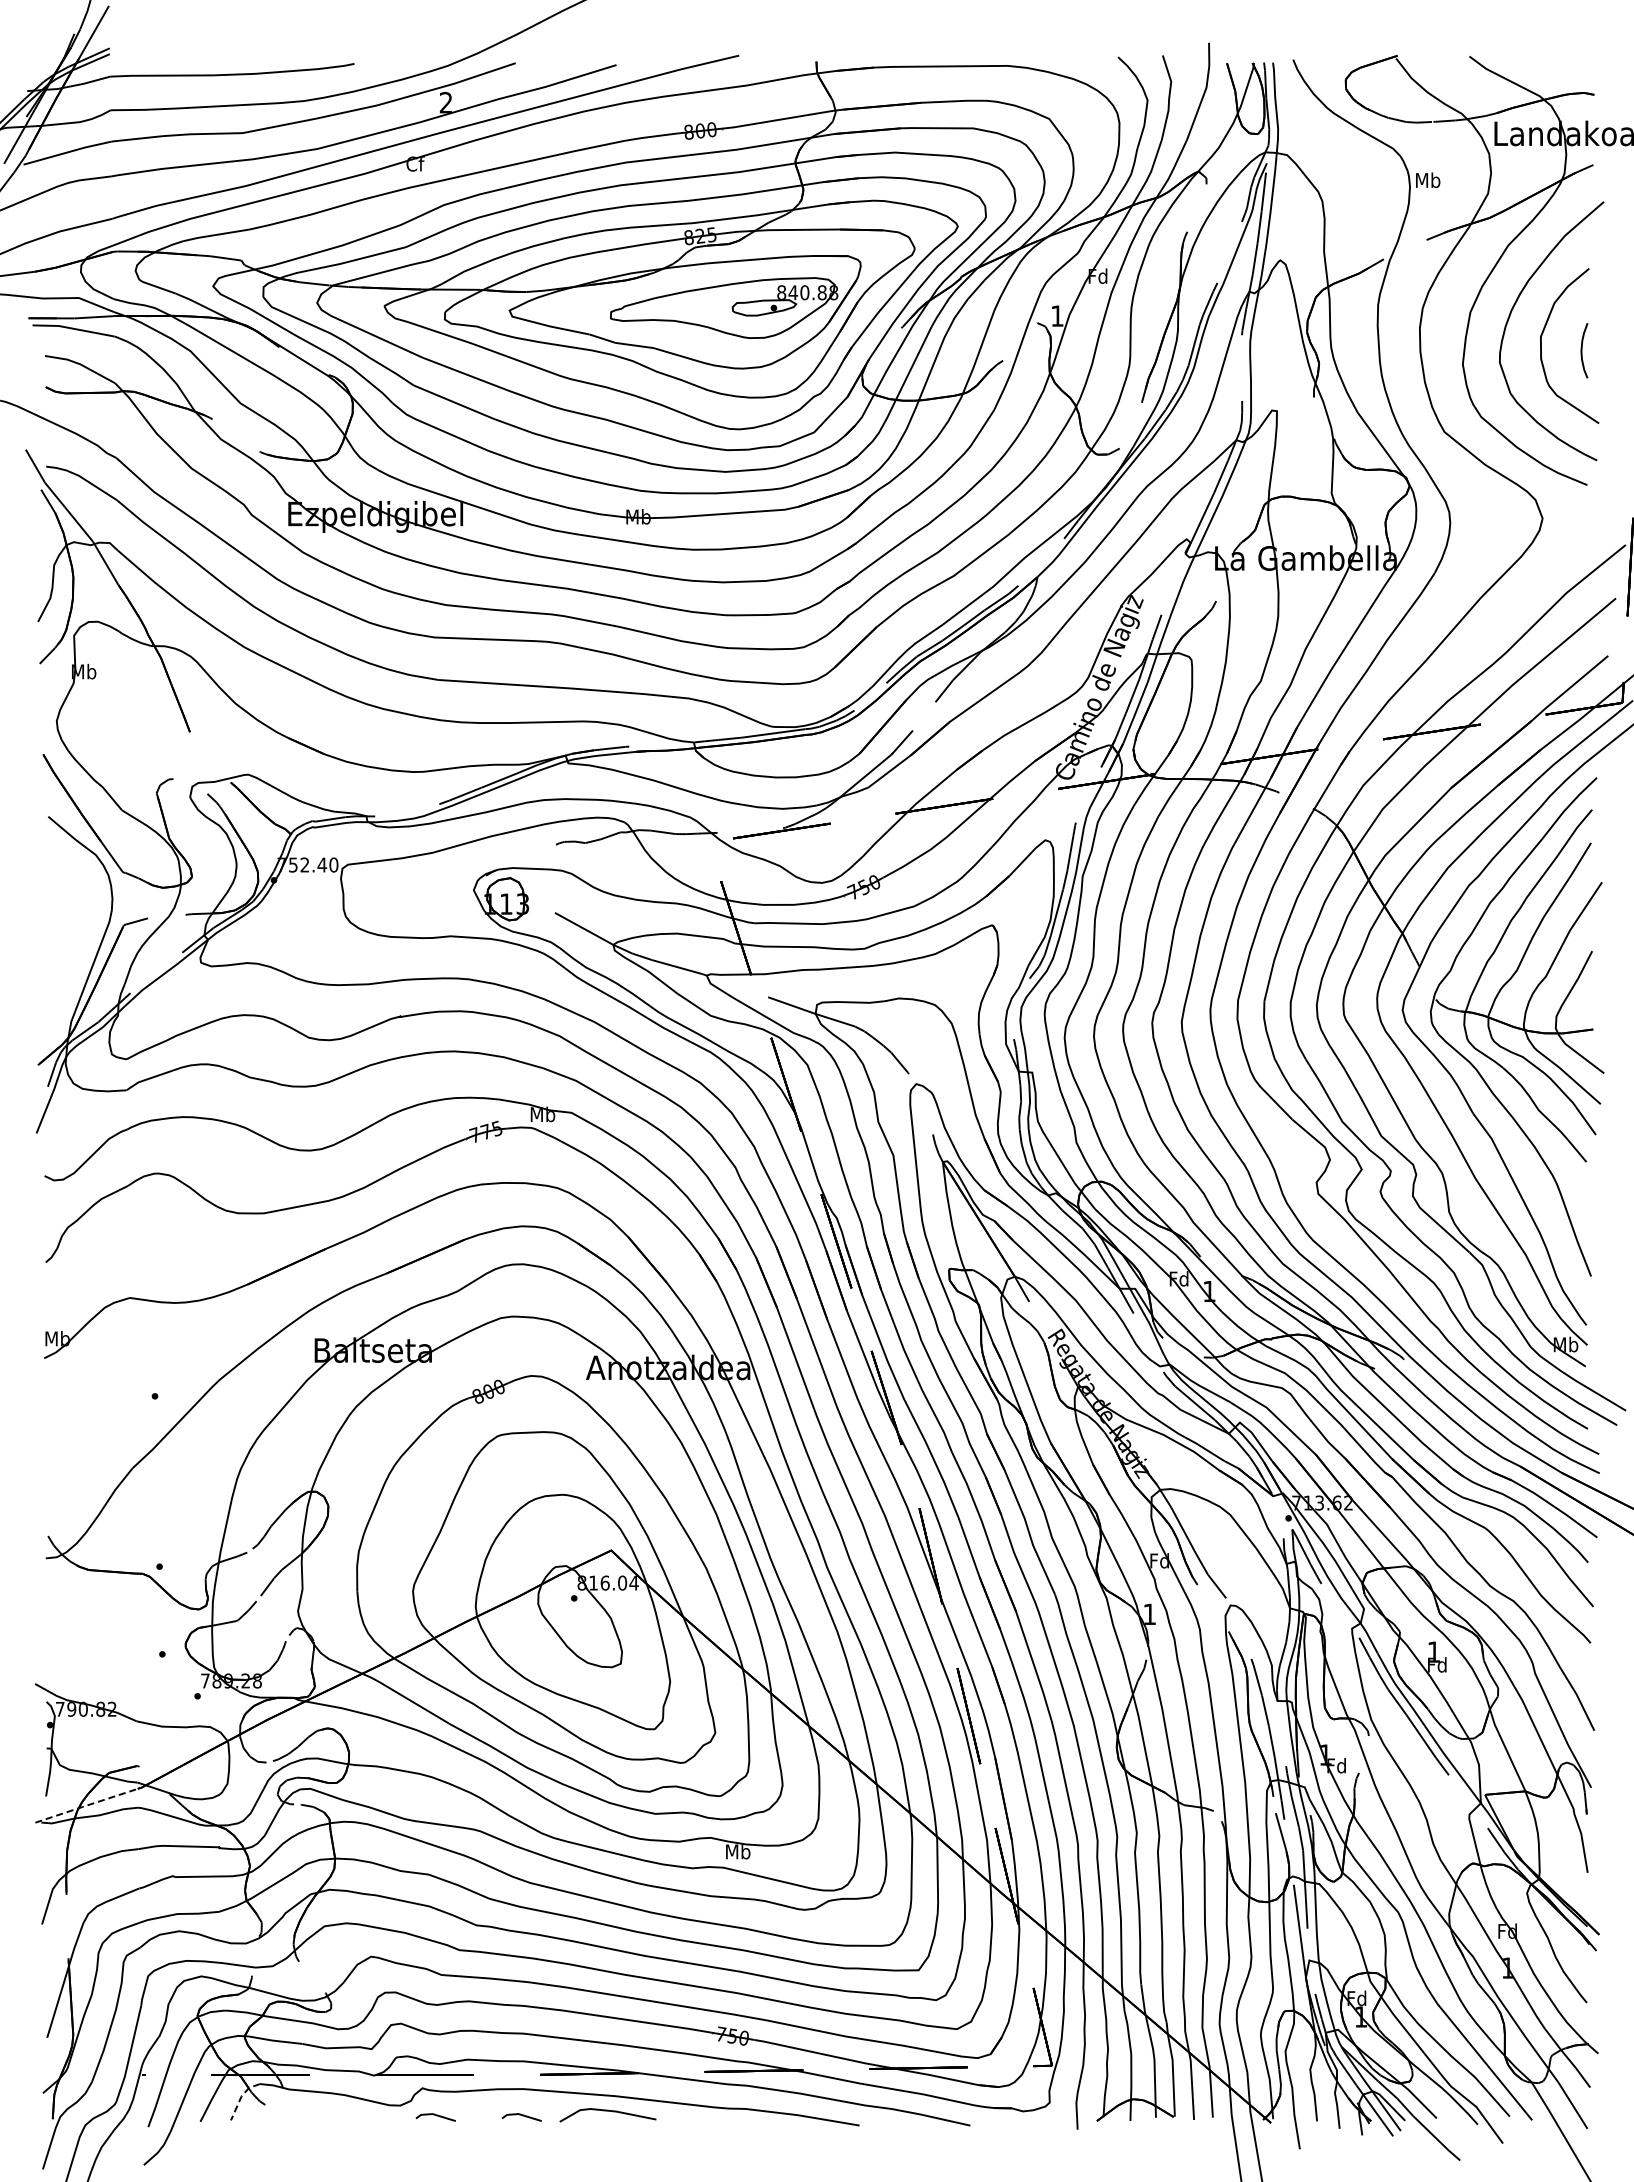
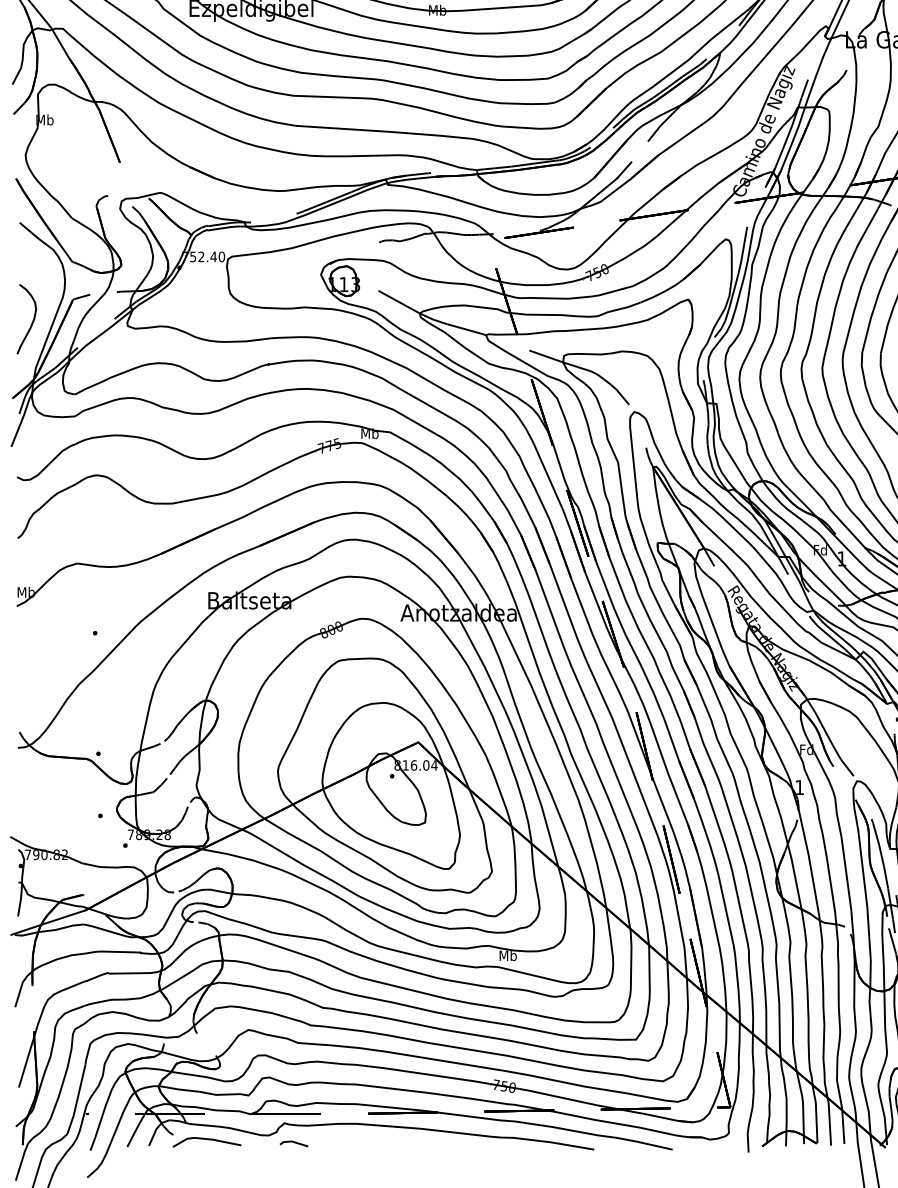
curve: (66, 955) -> (32, 320), added
line: (86, 1805) -> (46, 922), dashed -> solid
line: (241, 2097) -> (156, 1129), dashed -> solid
line: (607, 2111) -> (206, 1139), moved
line: (522, 2116) -> (355, 1143), removed

